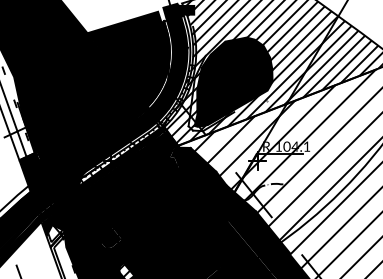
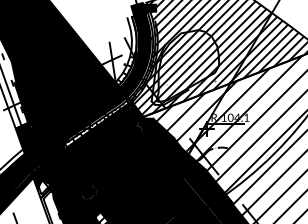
fill: (127, 59) -> (102, 47), removed
fill: (233, 81) -> (187, 65), removed

